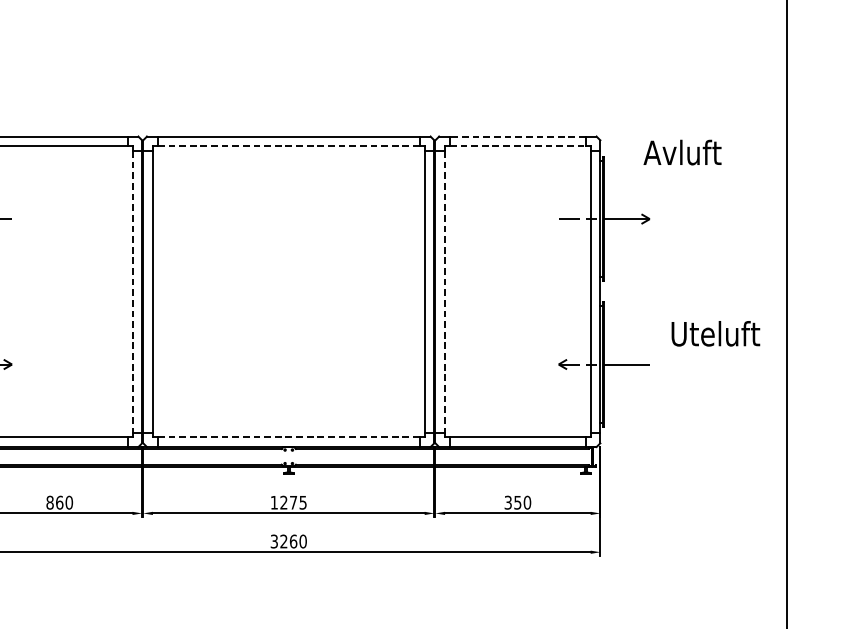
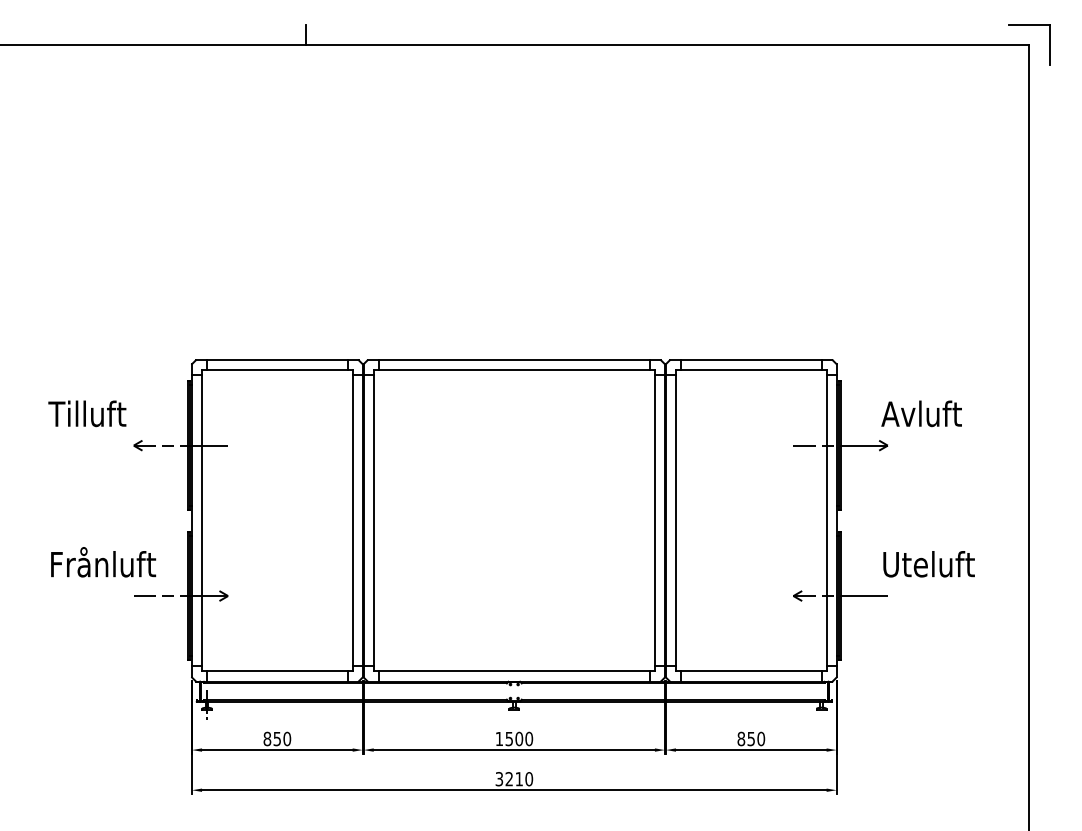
line: (517, 136) -> (750, 360), dashed -> solid
line: (288, 146) -> (514, 370), dashed -> solid
line: (518, 146) -> (751, 370), dashed -> solid
text: (682, 152) -> (921, 413), moved
line: (132, 291) -> (352, 520), dashed -> solid
line: (444, 291) -> (675, 520), dashed -> solid
text: (715, 334) -> (928, 564), moved
line: (288, 437) -> (514, 671), dashed -> solid
text: (59, 502) -> (277, 738), 860 -> 850
text: (293, 502) -> (519, 738), 1275 -> 1500
text: (508, 503) -> (741, 739), 350 -> 850
text: (293, 541) -> (519, 779), 3260 -> 3210

